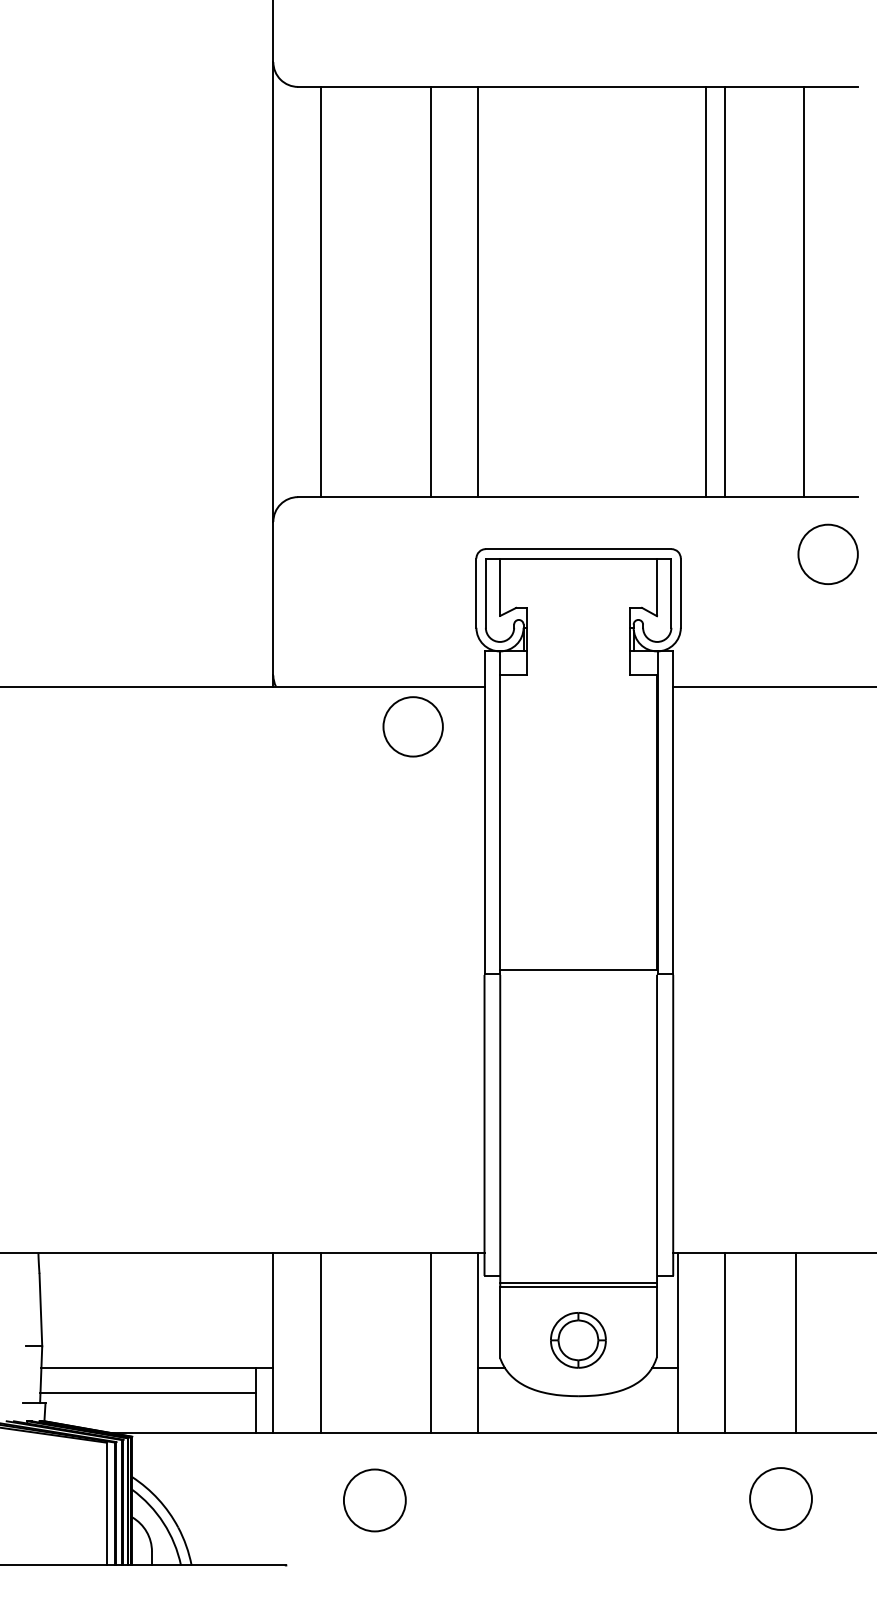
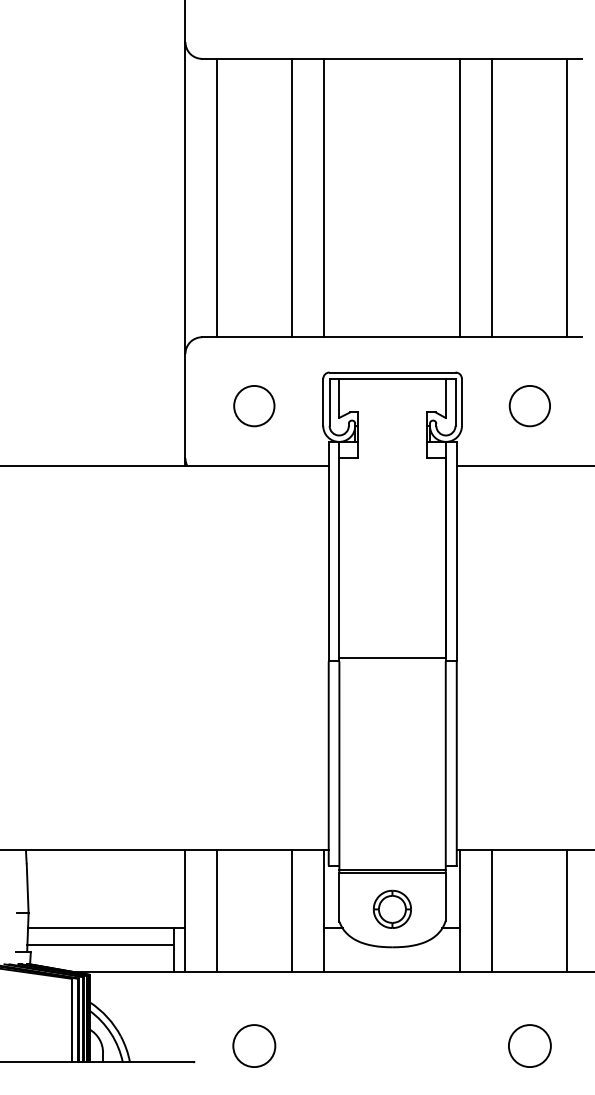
line: (706, 291) -> (460, 197), moved
line: (803, 291) -> (566, 197), moved
circle: (827, 554) -> (529, 406), moved
circle: (413, 727) -> (254, 406), moved
line: (795, 1343) -> (566, 911), moved
circle: (780, 1498) -> (529, 1045), moved
circle: (375, 1499) -> (254, 1045), moved

